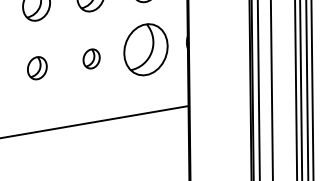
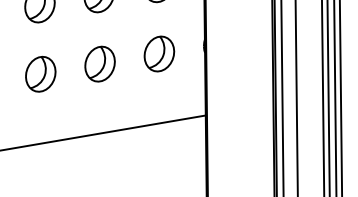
part: (146, 49) -> (159, 53), size x0.62
part: (91, 58) -> (99, 63), size x1.67
part: (37, 67) -> (40, 73), size x1.43

